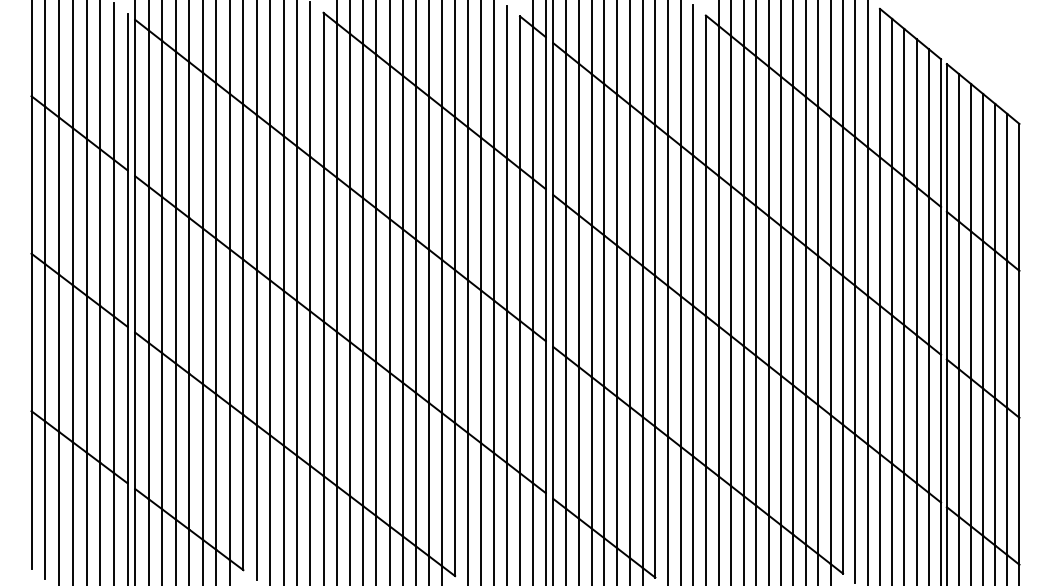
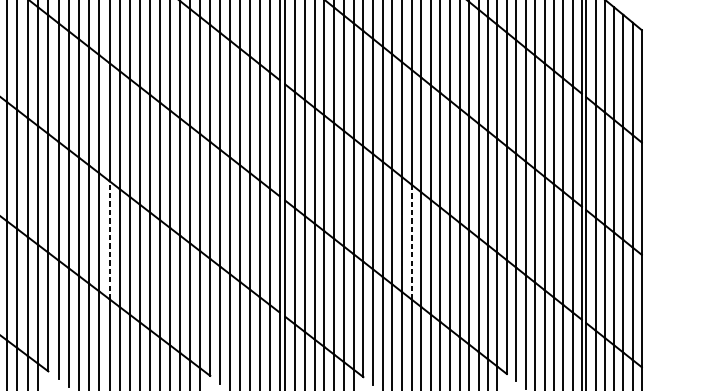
line: (323, 398) -> (109, 240), solid -> dashed
line: (718, 400) -> (411, 241), solid -> dashed

